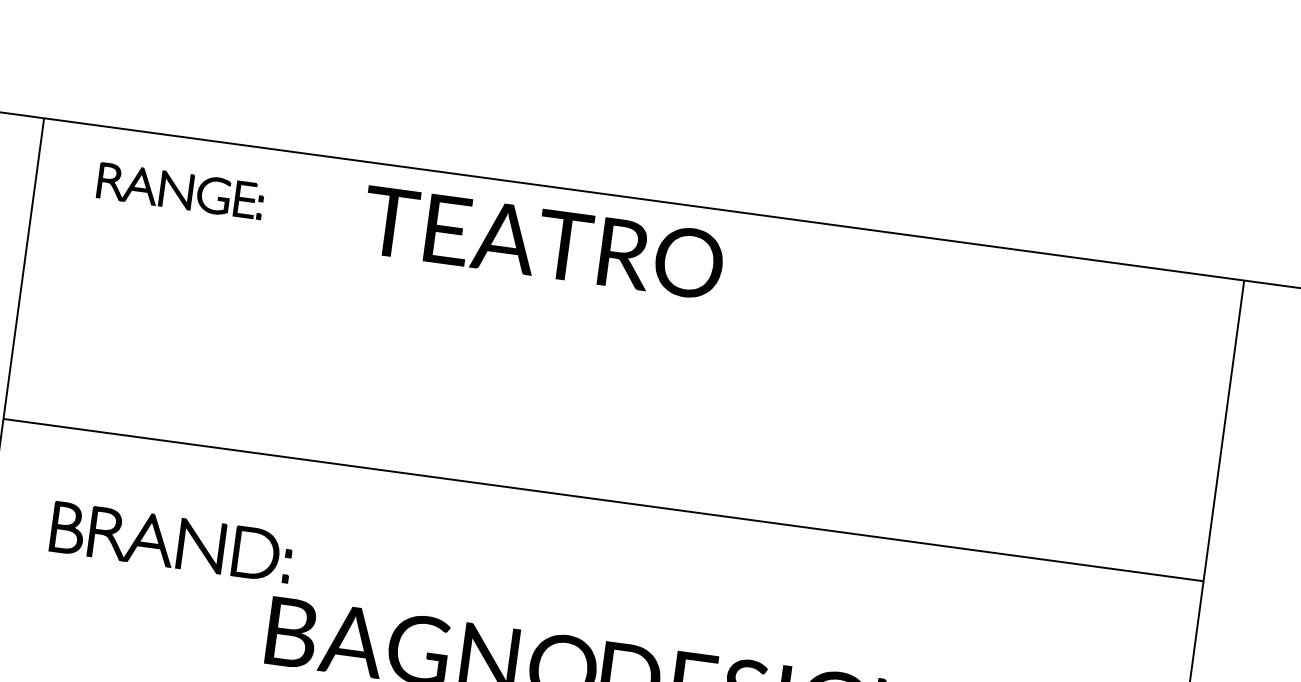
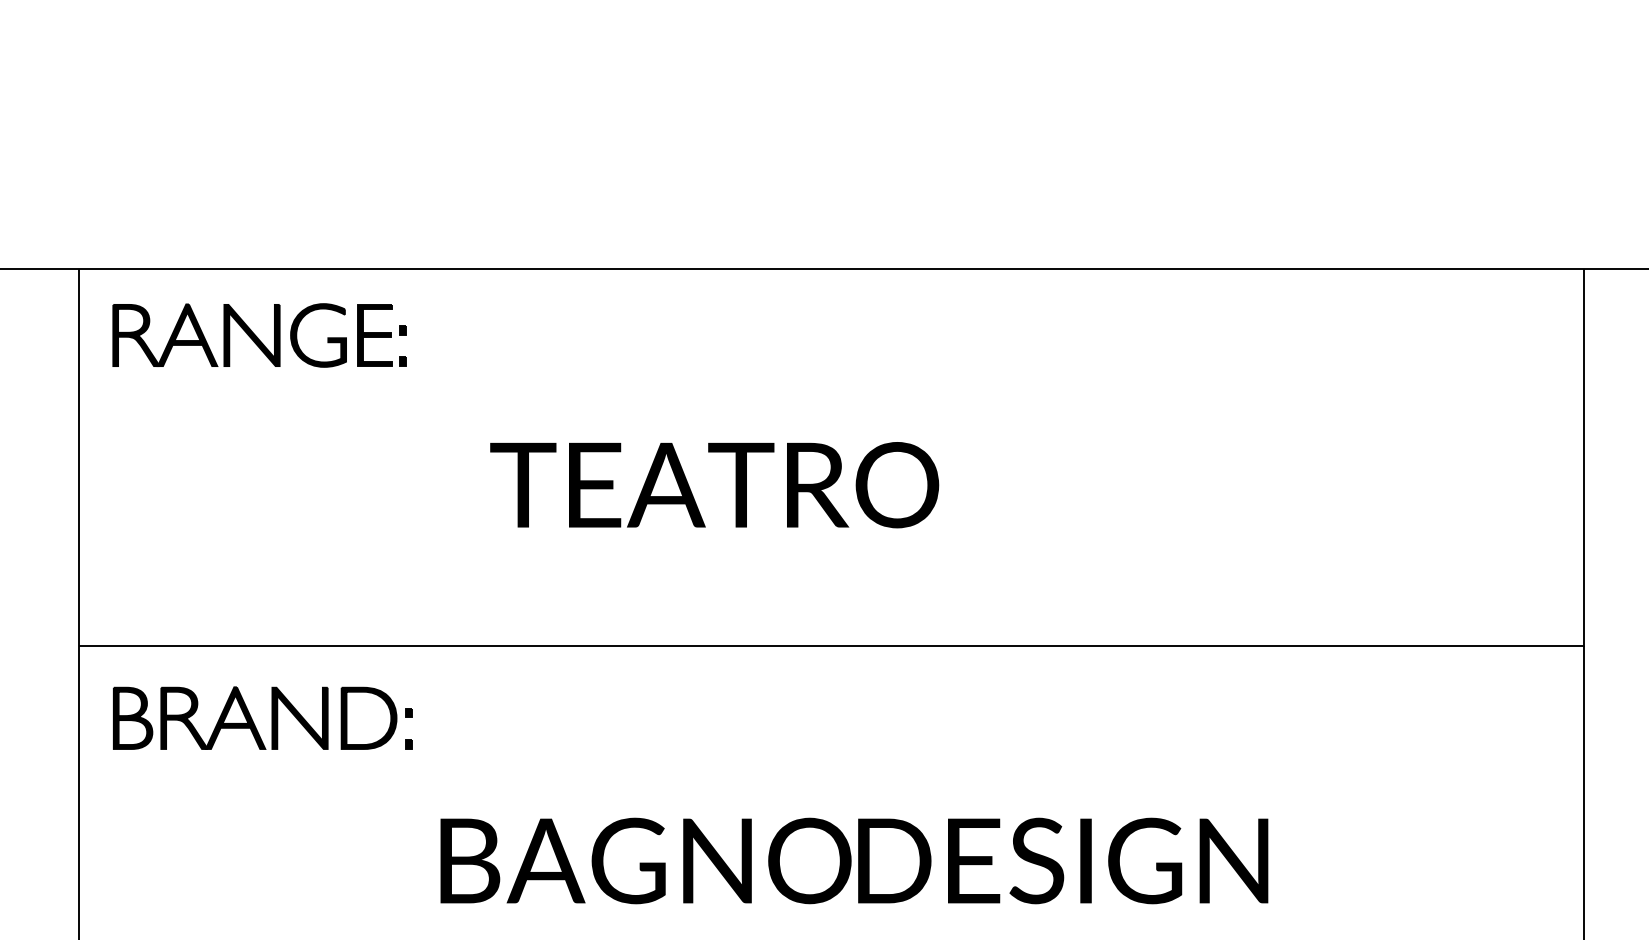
part: (180, 191) -> (259, 335), size x1.43
text: (543, 243) -> (714, 485), moved
part: (178, 542) -> (271, 717), moved

